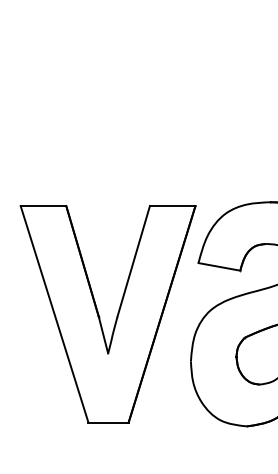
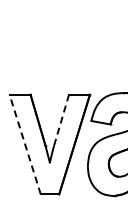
line: (133, 259) -> (61, 119), solid -> dashed
line: (55, 314) -> (25, 144), solid -> dashed

